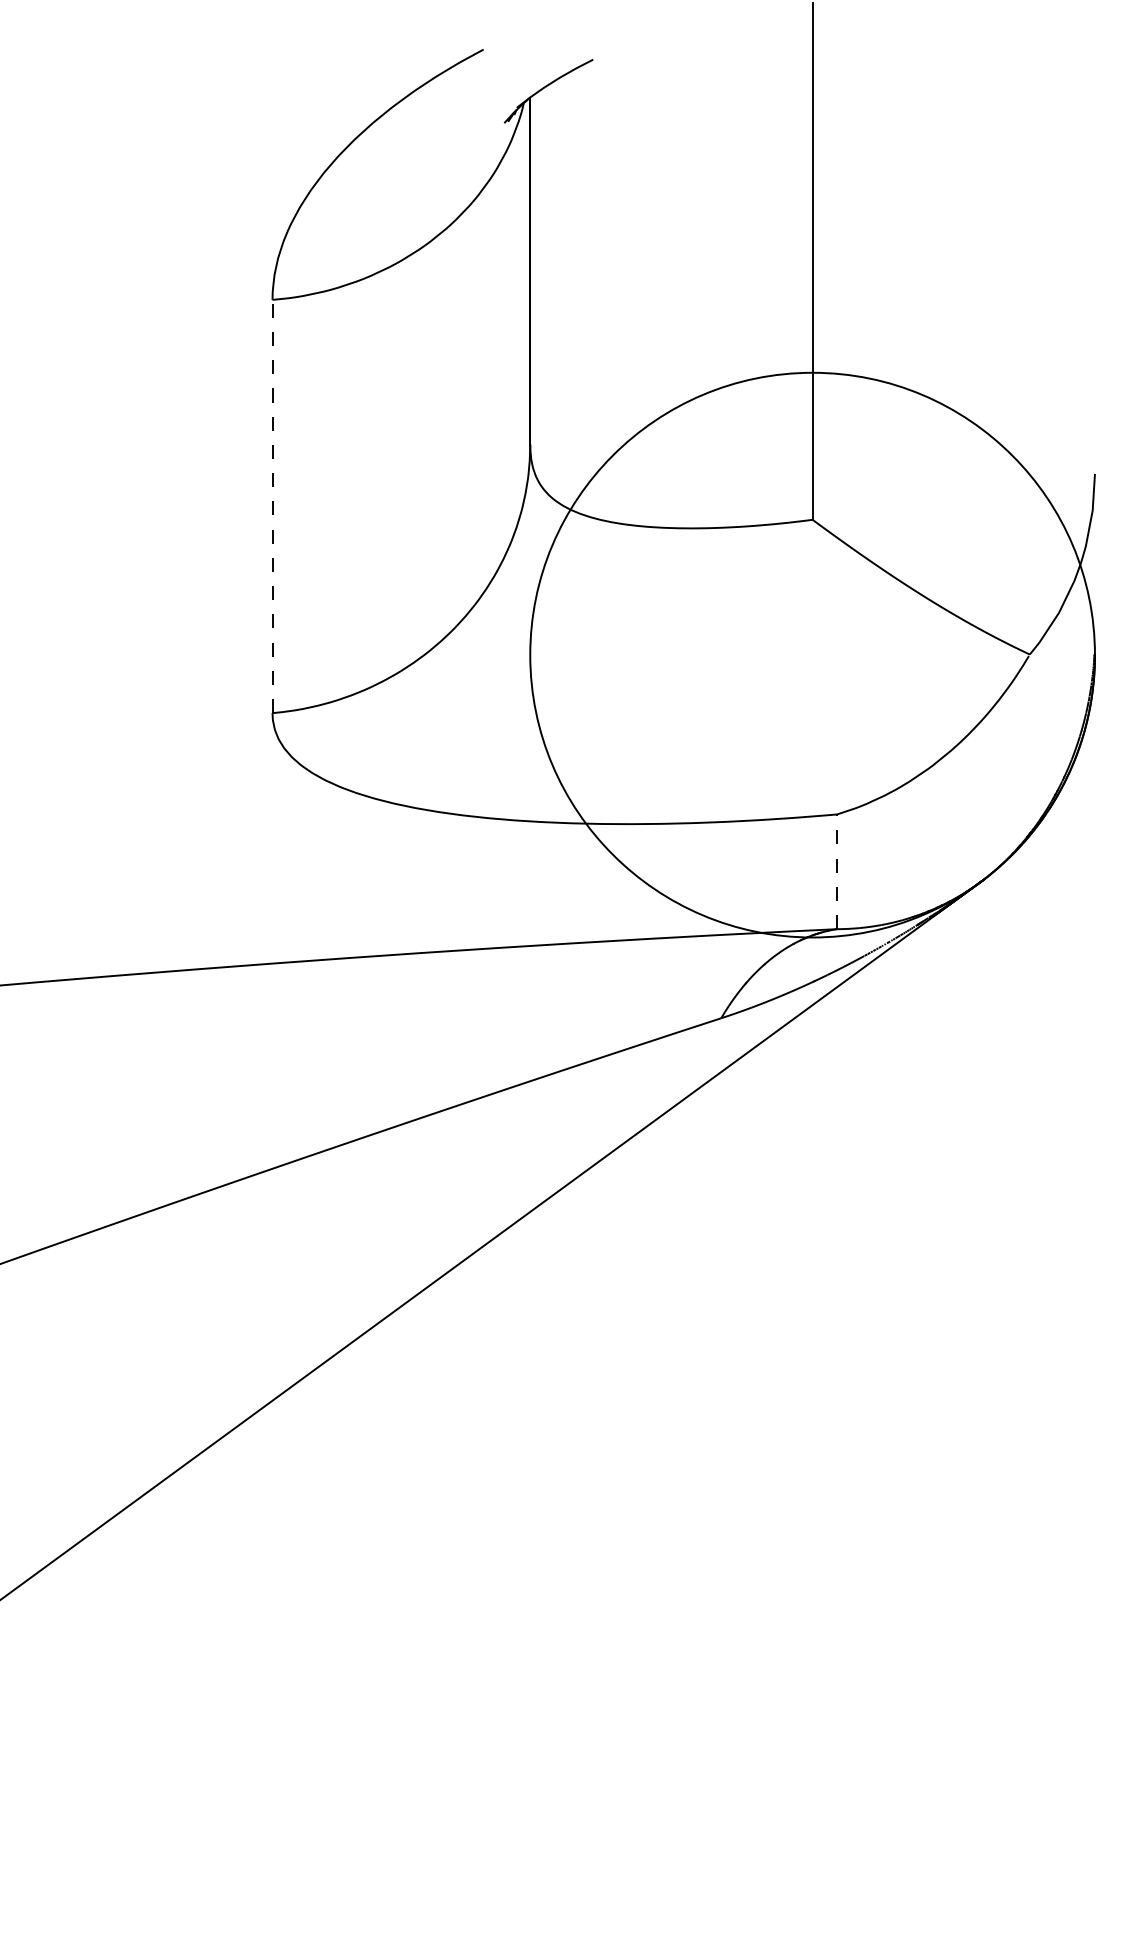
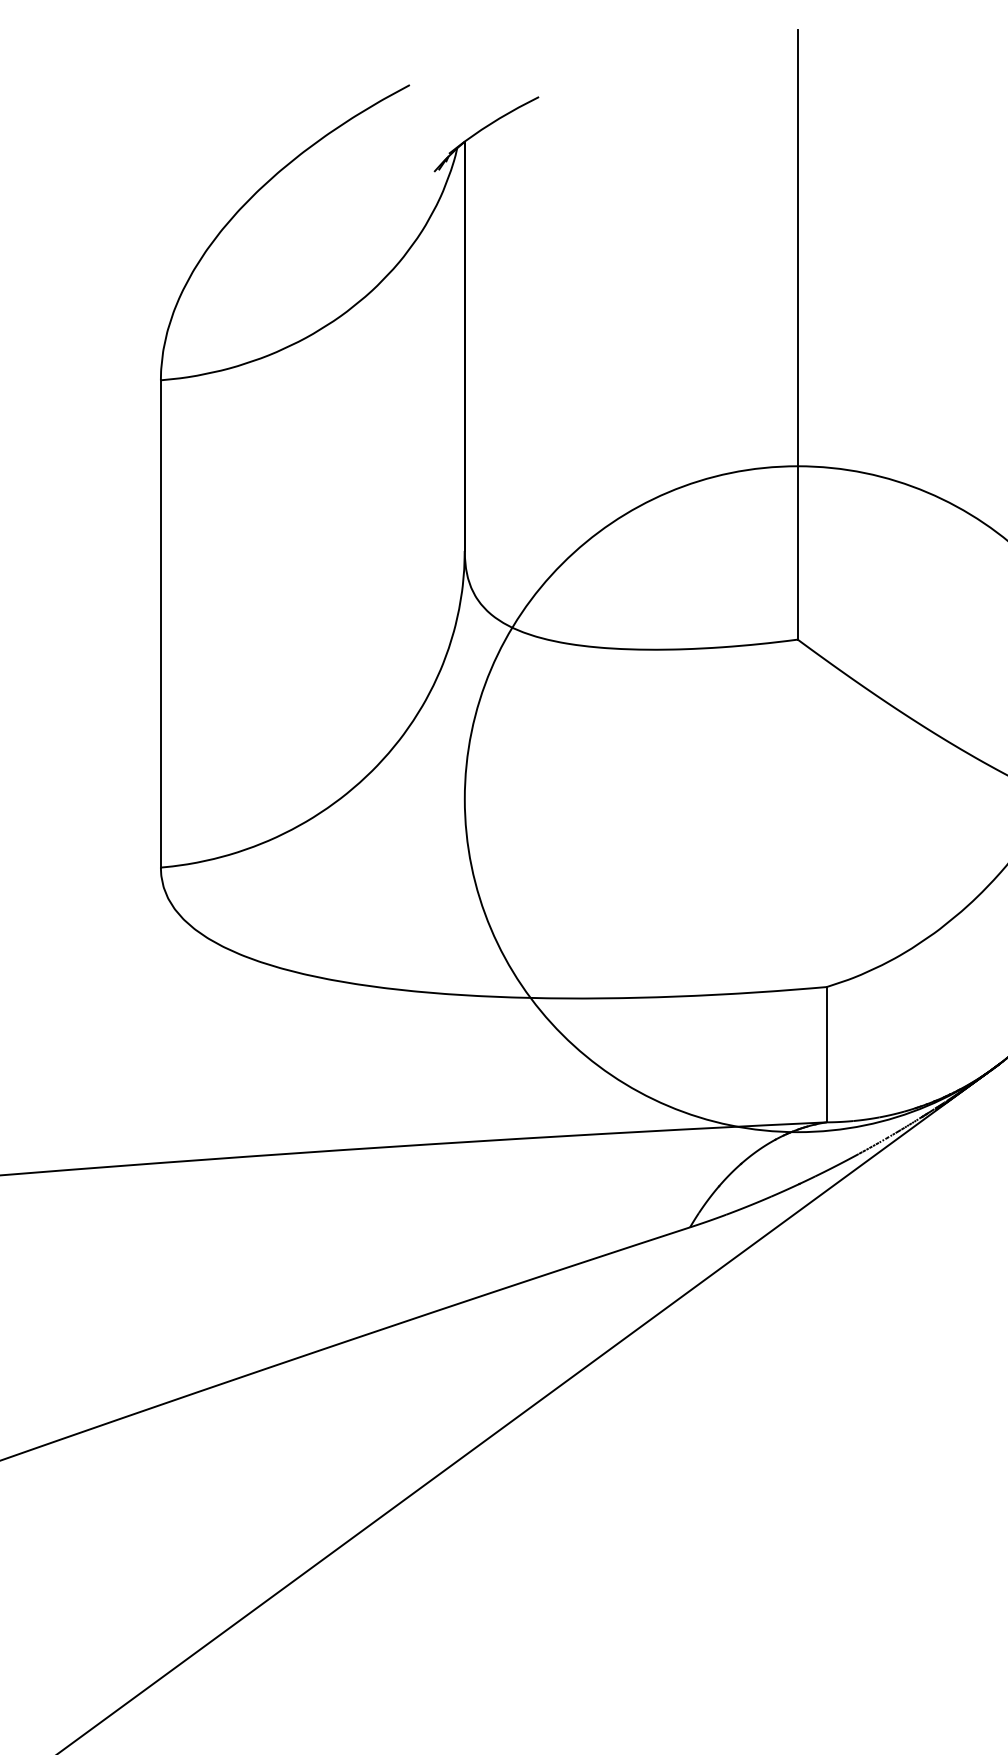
line: (272, 506) -> (160, 623), dashed -> solid
line: (837, 871) -> (827, 1054), dashed -> solid

